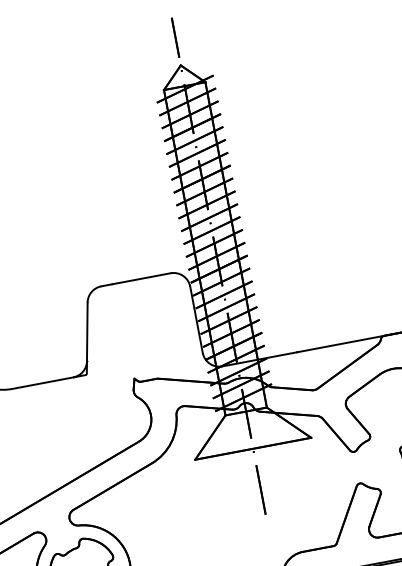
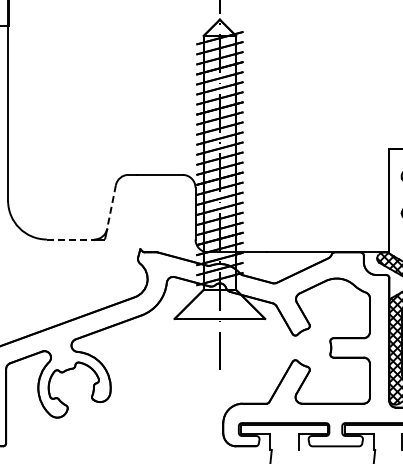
line: (87, 332) -> (111, 207), solid -> dashed
line: (42, 383) -> (70, 239), solid -> dashed

